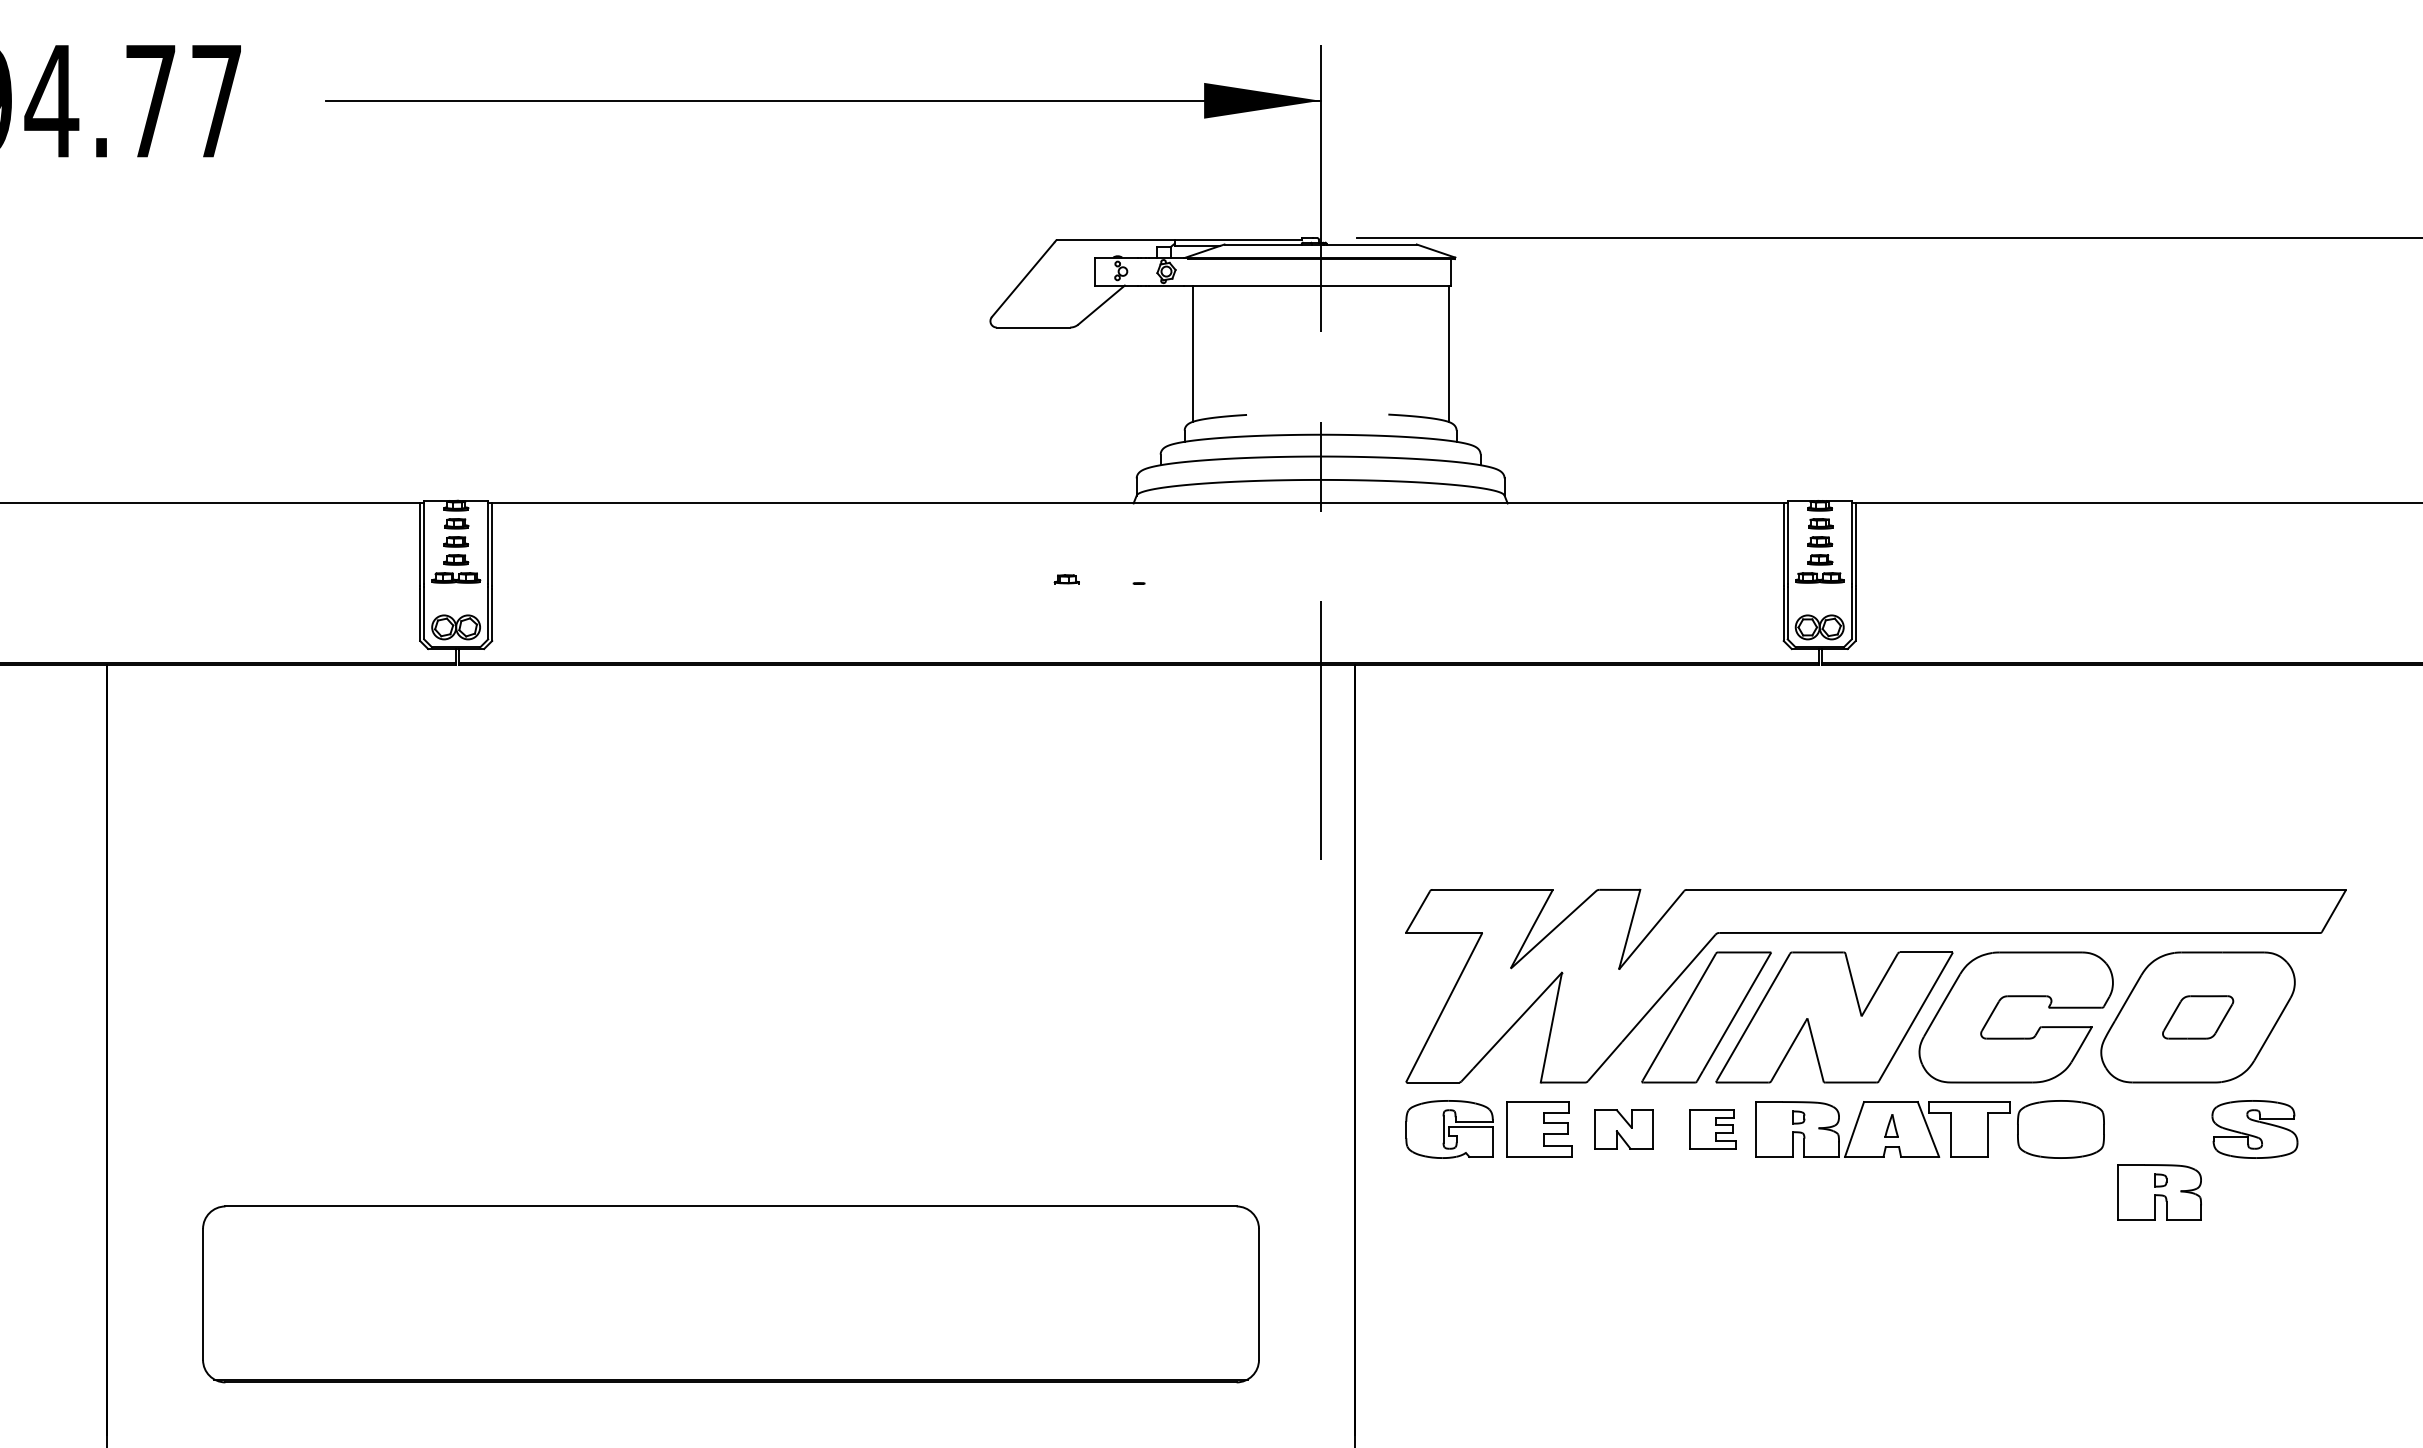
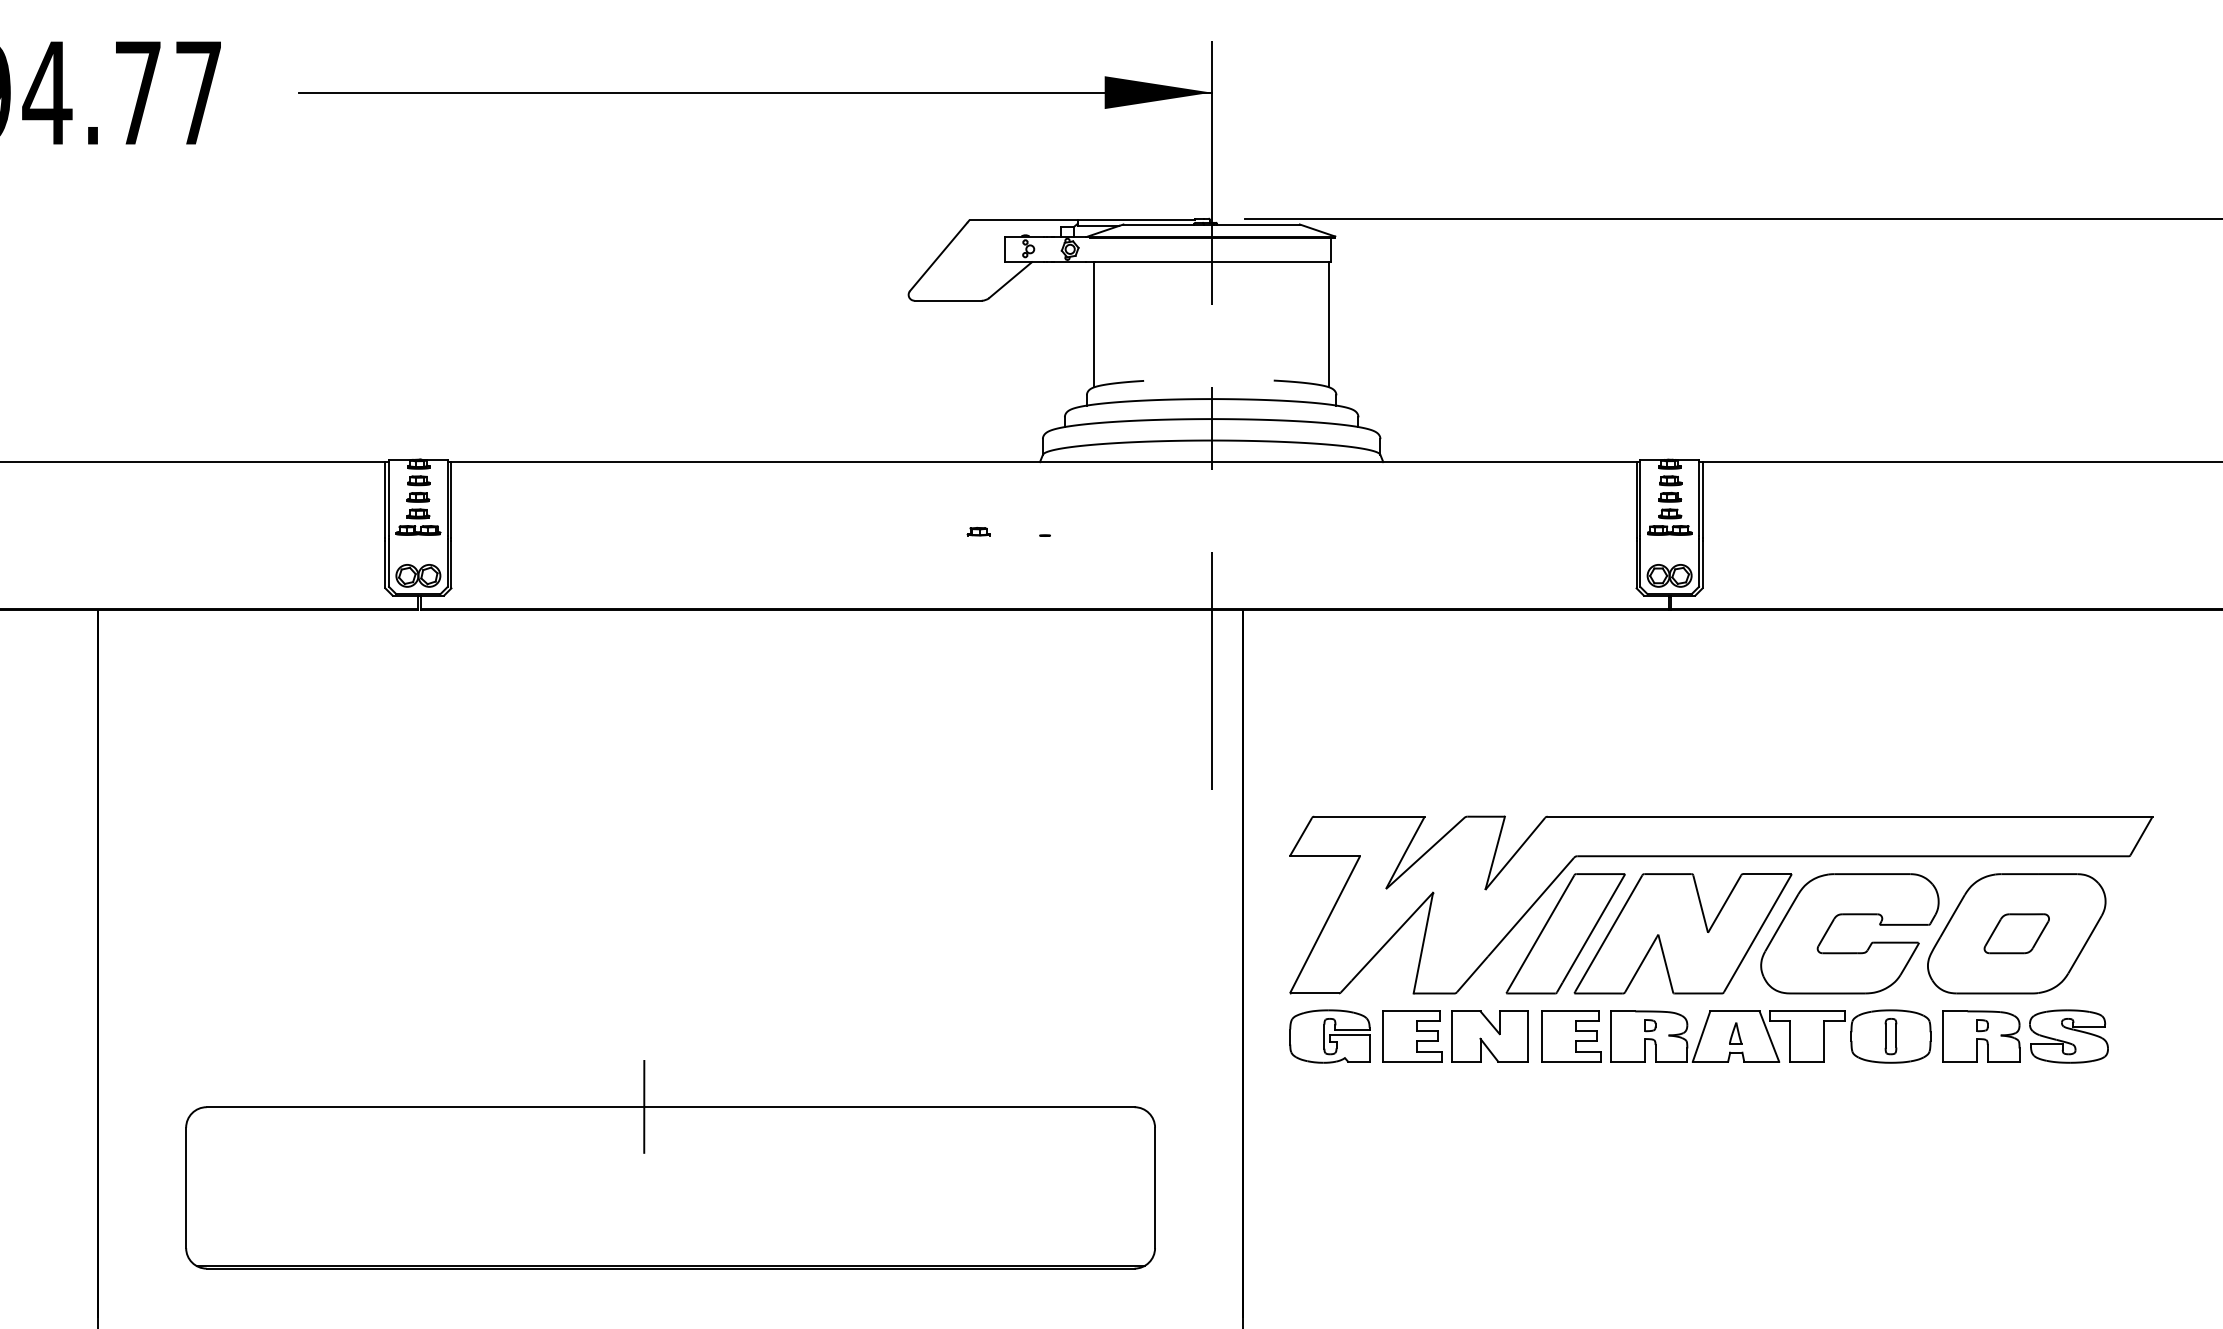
part: (1624, 1129) -> (1490, 1036), size x1.43
part: (1712, 1129) -> (1571, 1036), size x1.43
part: (2060, 1129) -> (1890, 1036), added
part: (2159, 1192) -> (1981, 1036), moved
line: (702, 1206) -> (644, 1107), added

